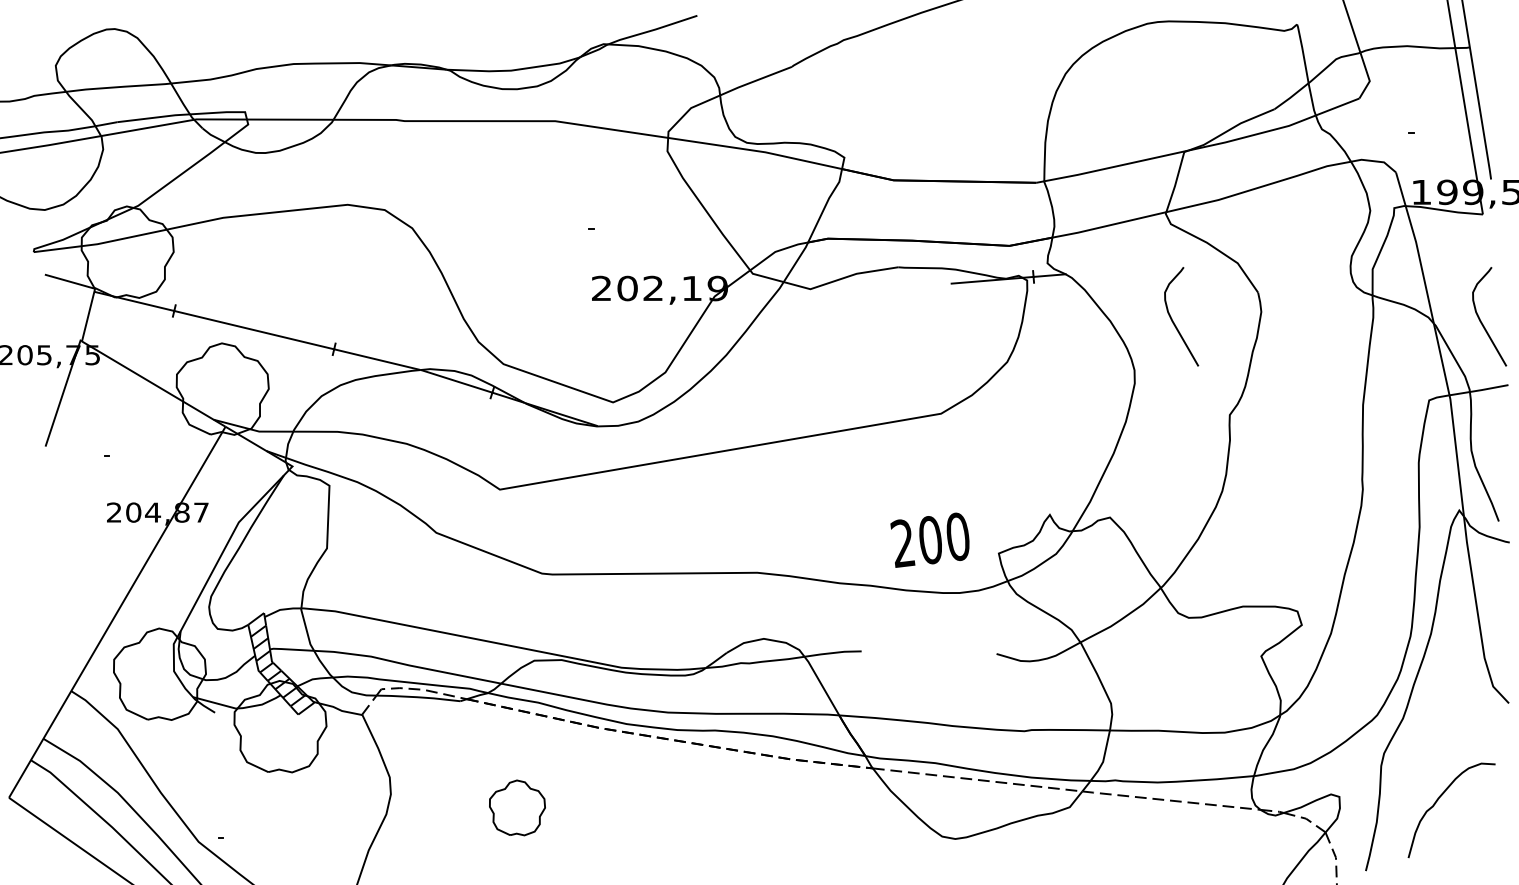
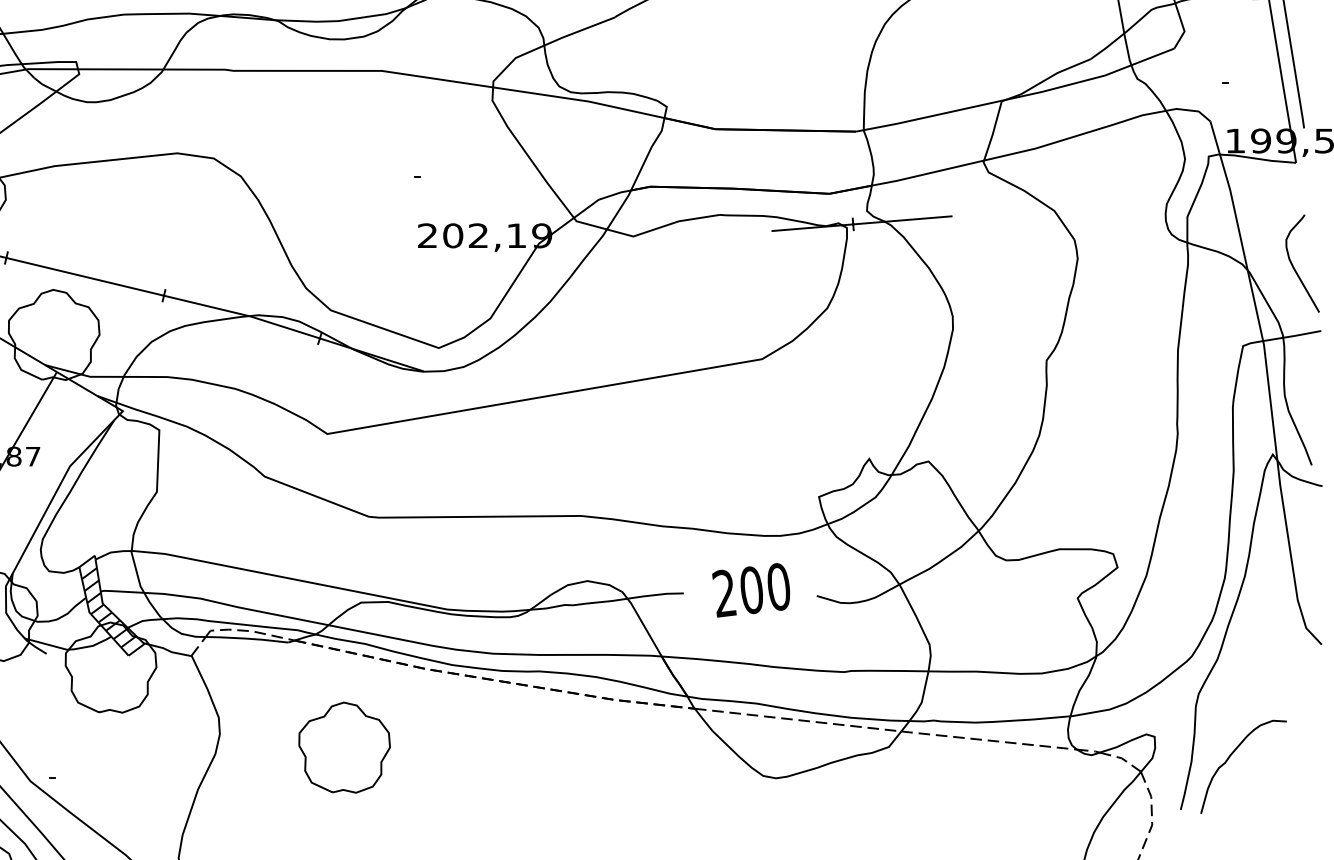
line: (1099, 271) -> (918, 219), added
curve: (1173, 320) -> (991, 267), removed
text: (929, 539) -> (750, 589), moved
curve: (1438, 800) -> (1230, 757), moved
part: (517, 807) -> (344, 747), size x1.67

